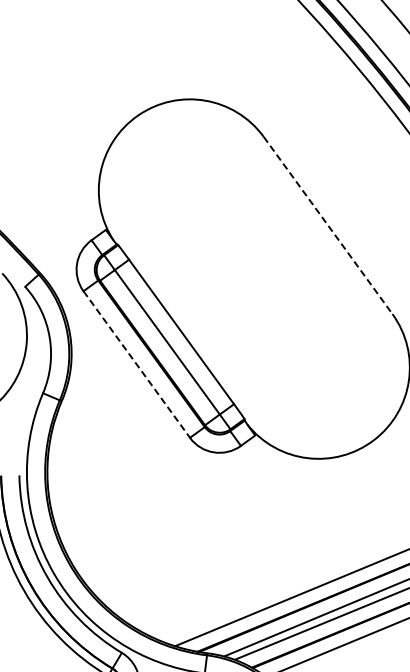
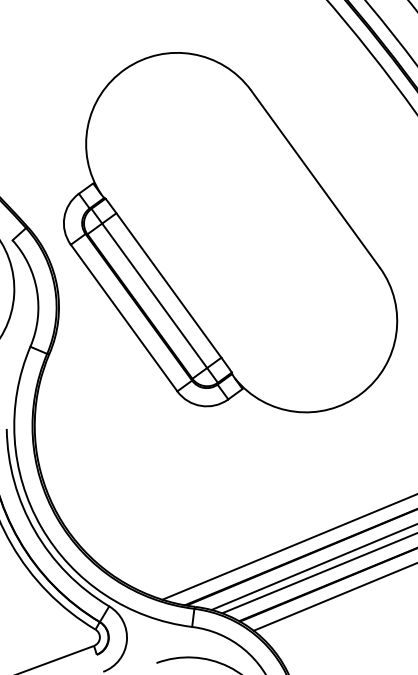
line: (328, 225) -> (315, 179), dashed -> solid
line: (137, 364) -> (124, 318), dashed -> solid

